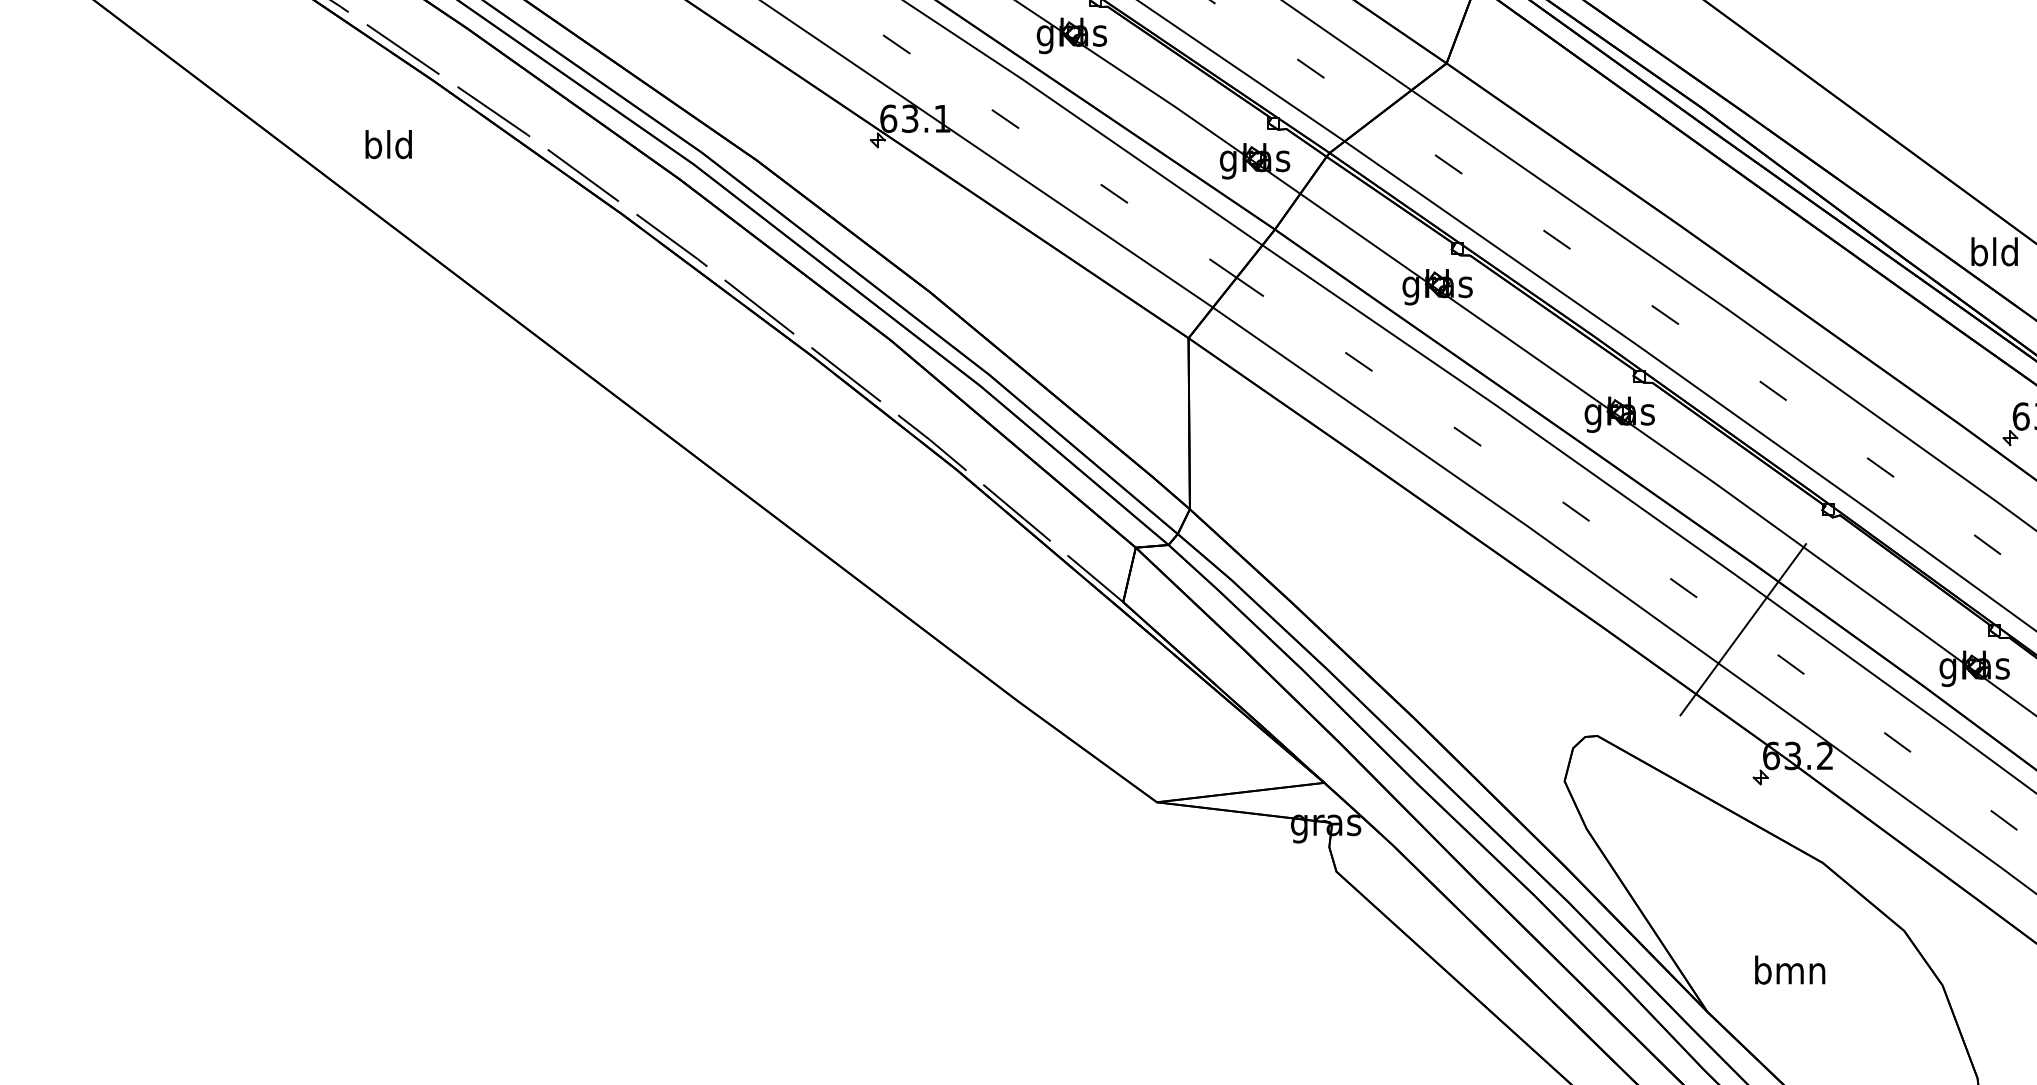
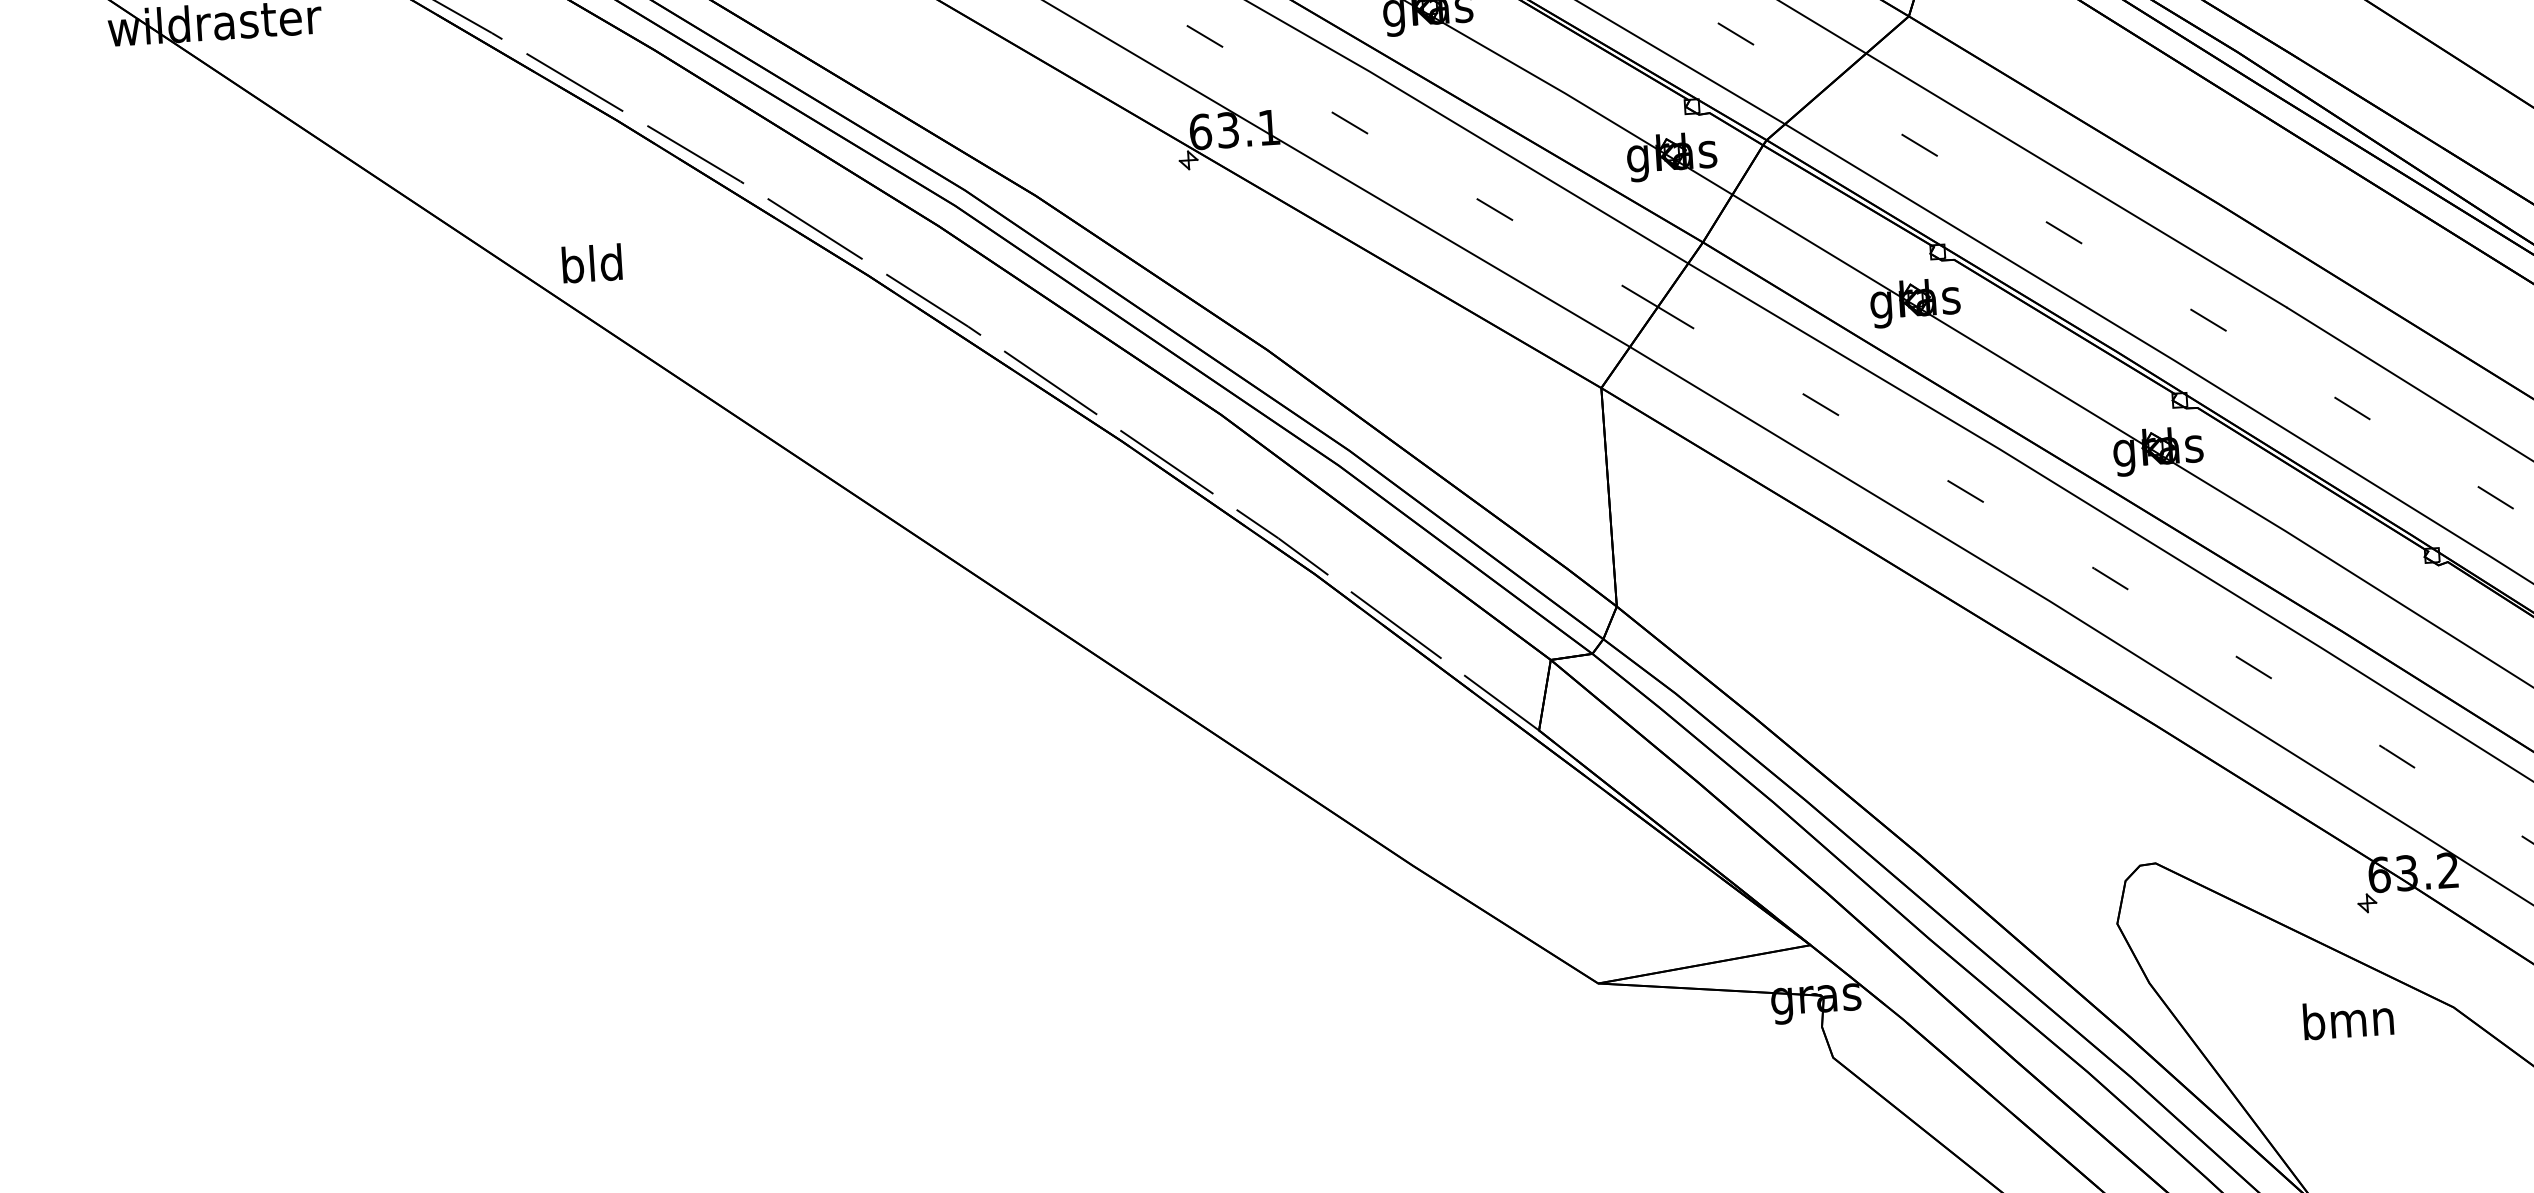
text: (388, 144) -> (591, 263), moved
line: (1743, 629) -> (2333, 715), removed
text: (1790, 969) -> (2348, 1018), moved

